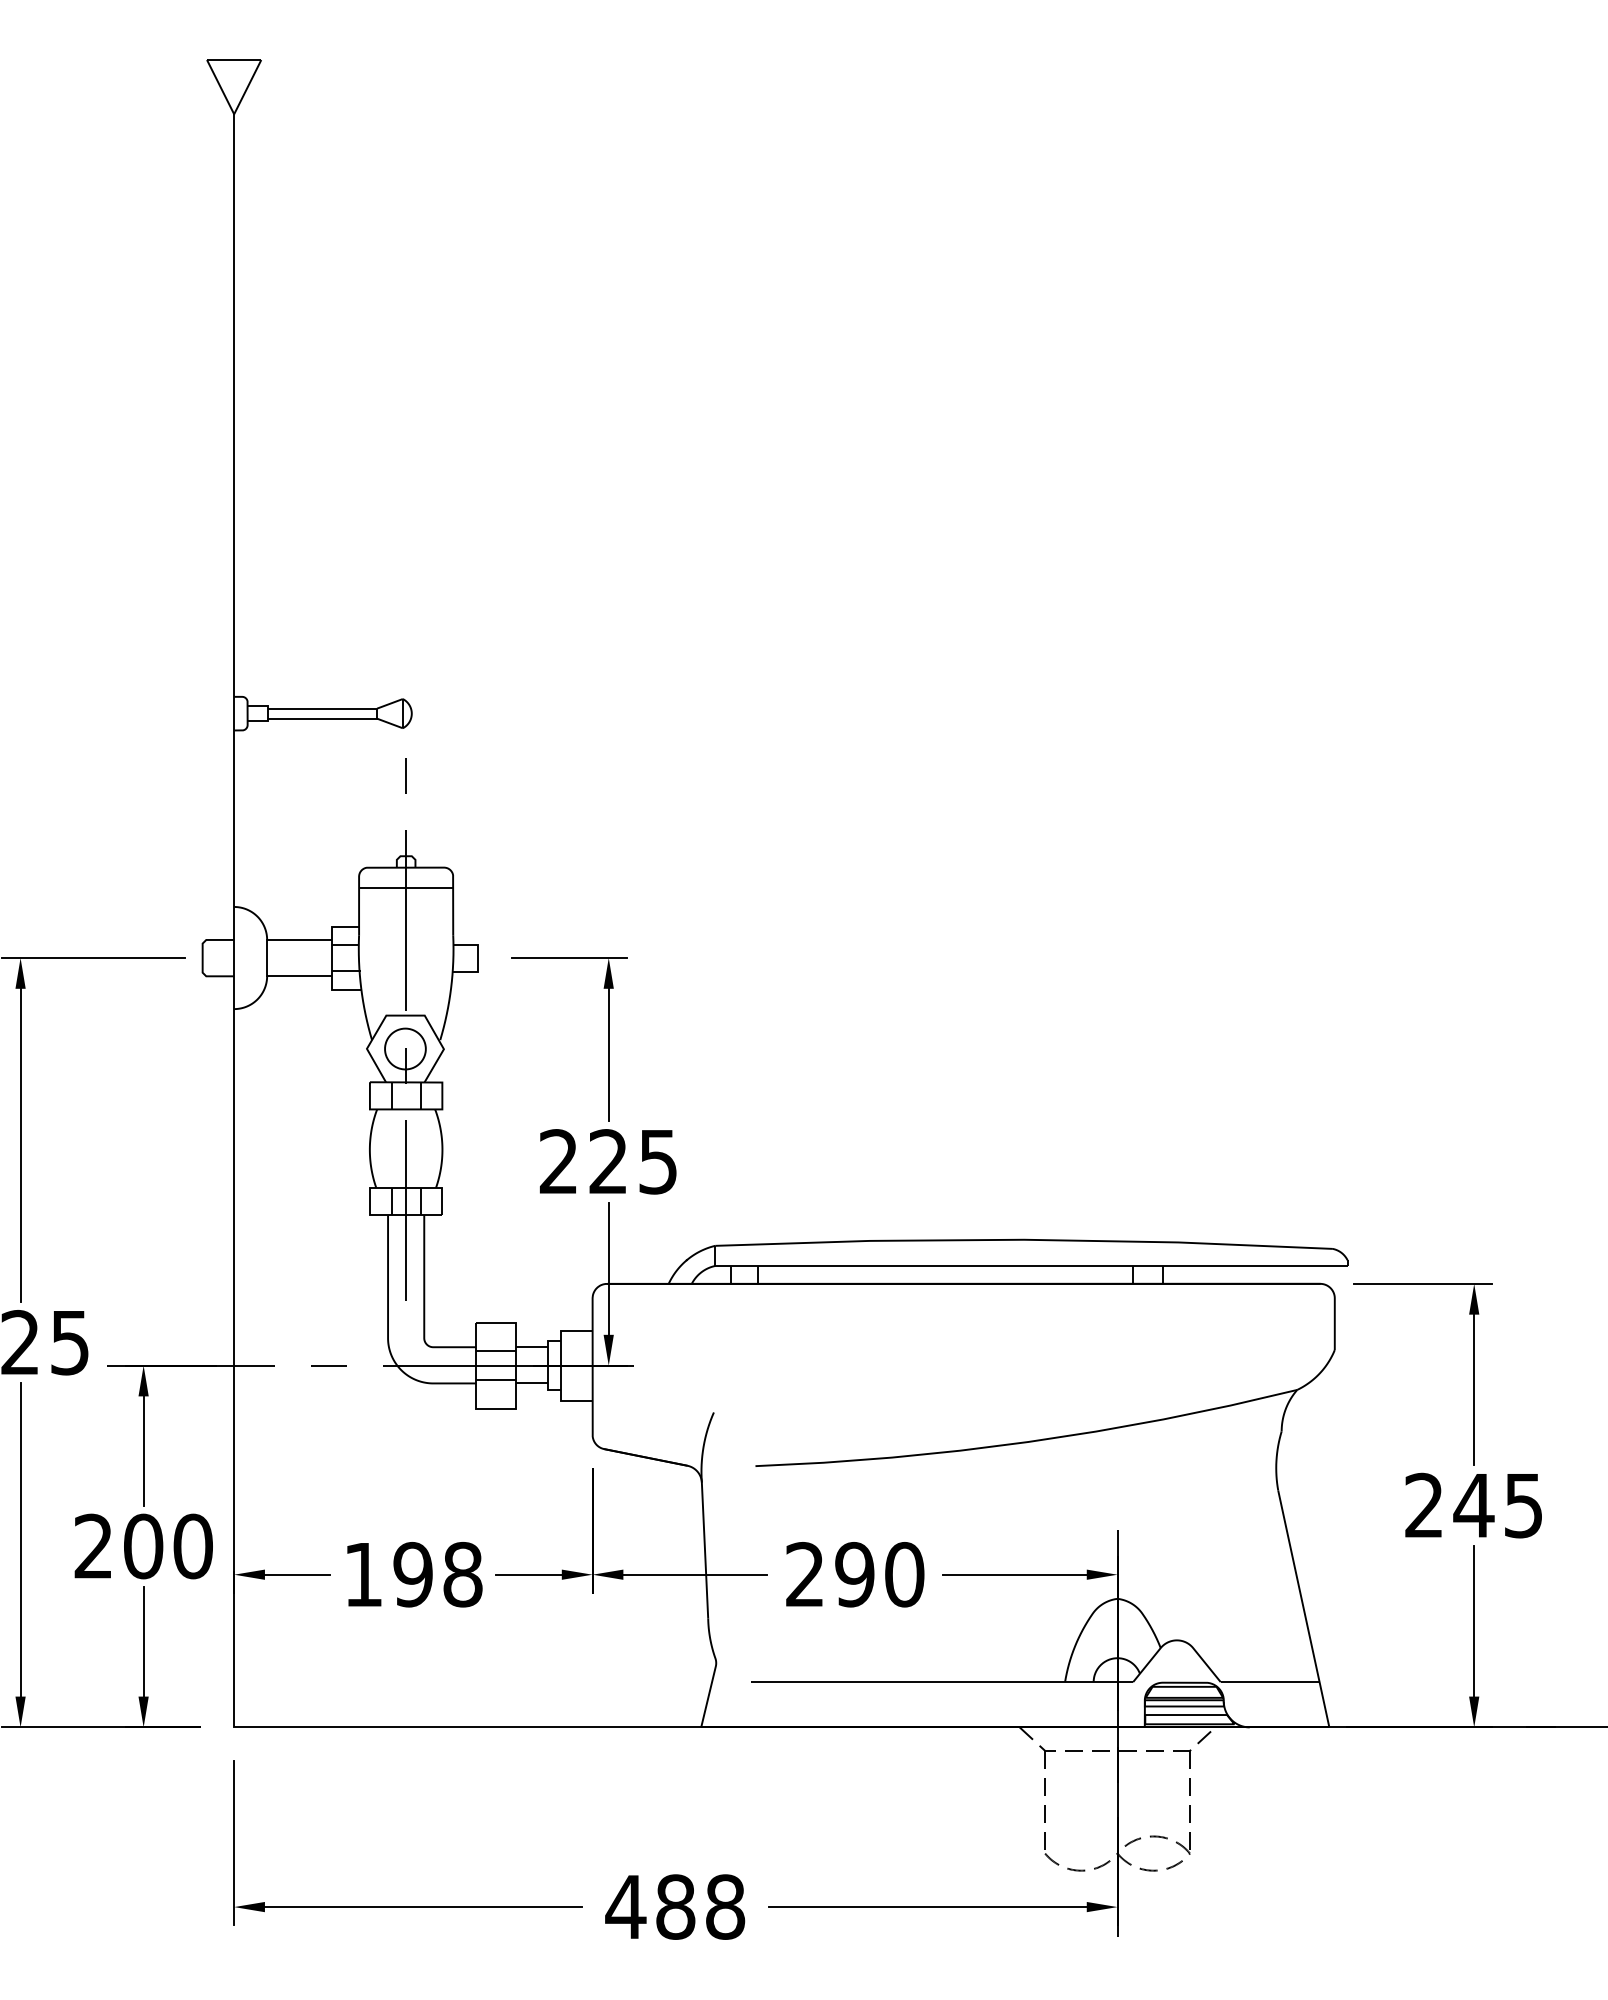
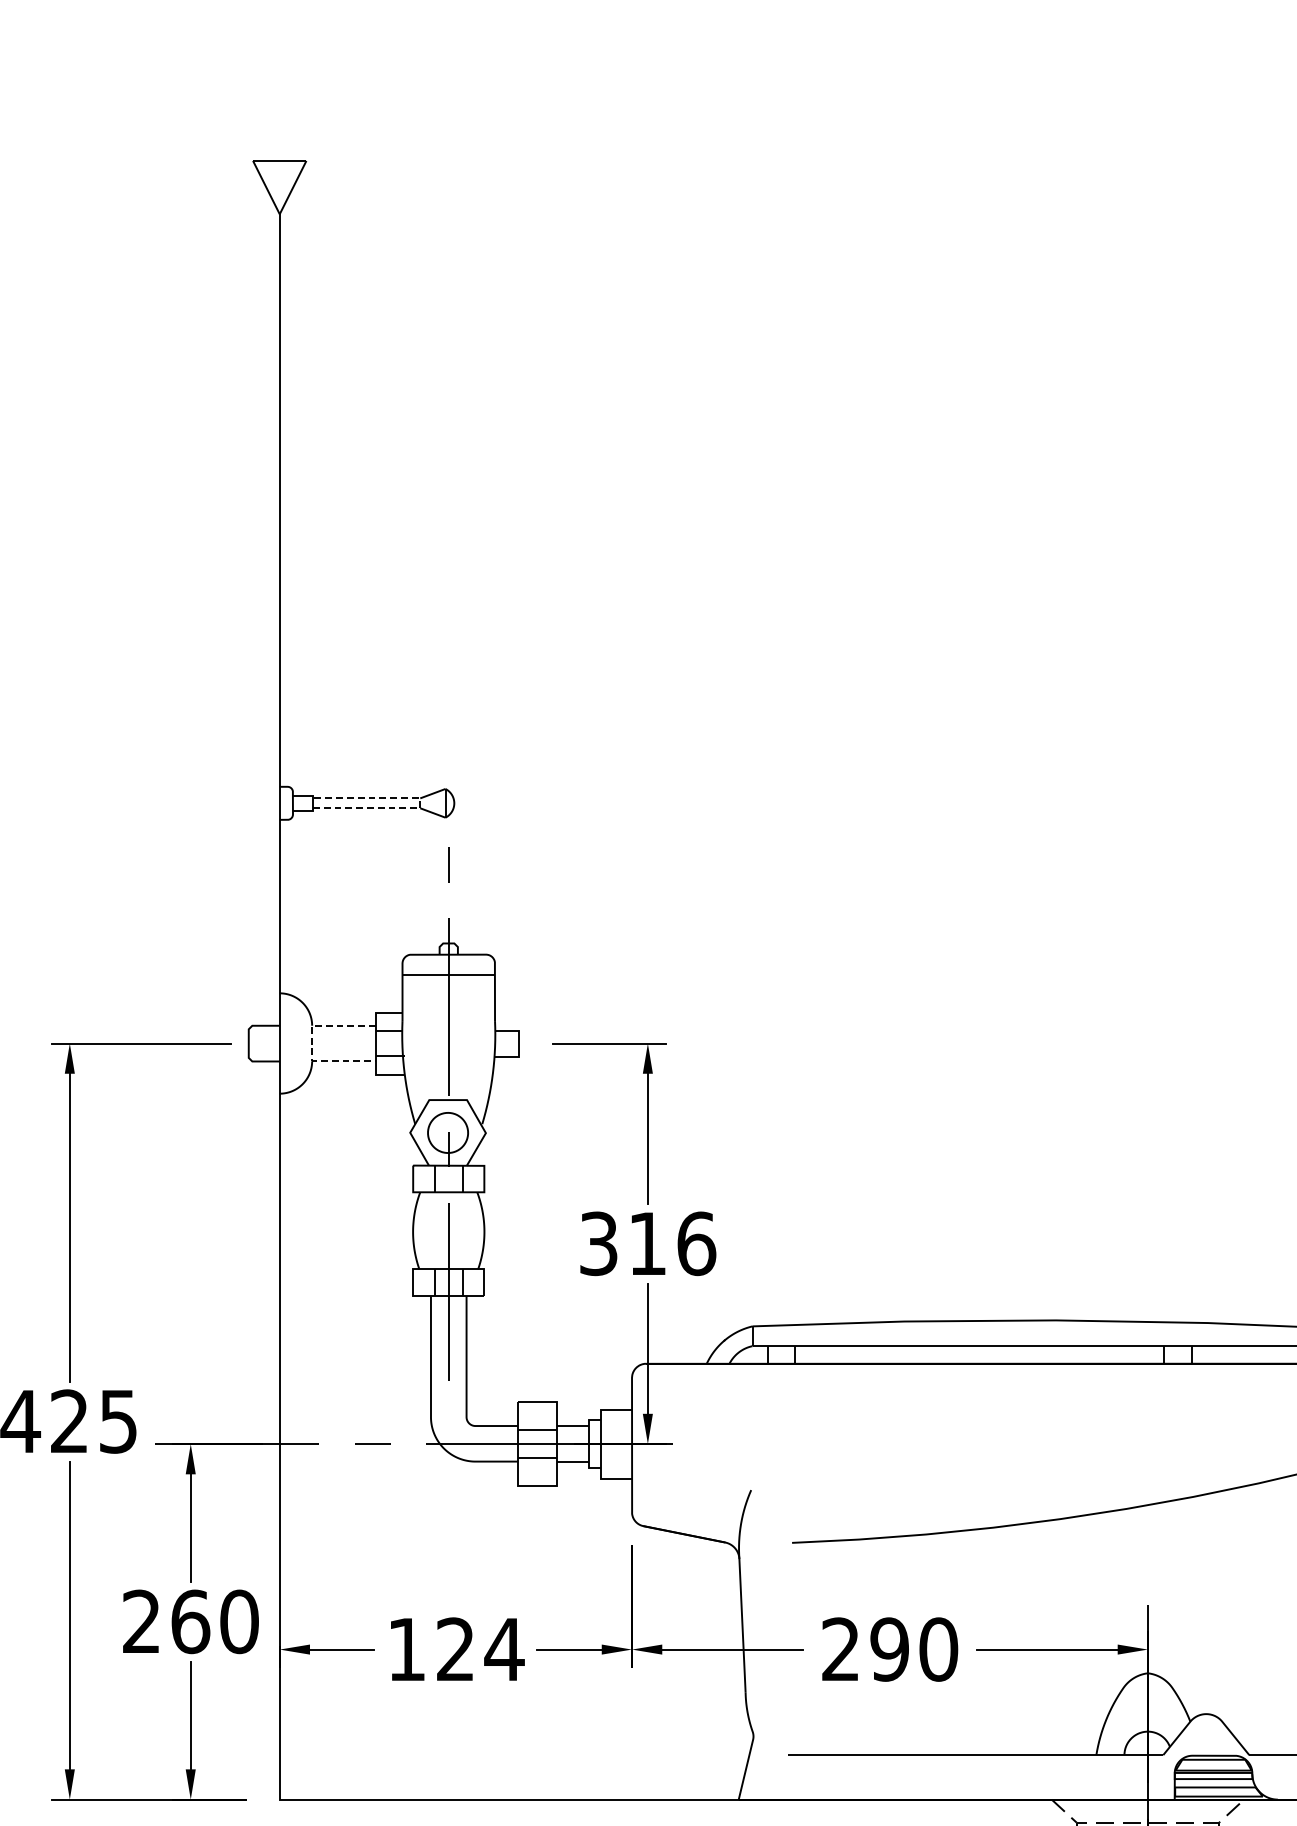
line: (377, 713) -> (420, 803), solid -> dashed
line: (267, 958) -> (312, 1043), solid -> dashed
text: (608, 1161) -> (647, 1243), 225 -> 316
text: (143, 1546) -> (190, 1621), 200 -> 260
text: (438, 1574) -> (480, 1649), 198 -> 124

